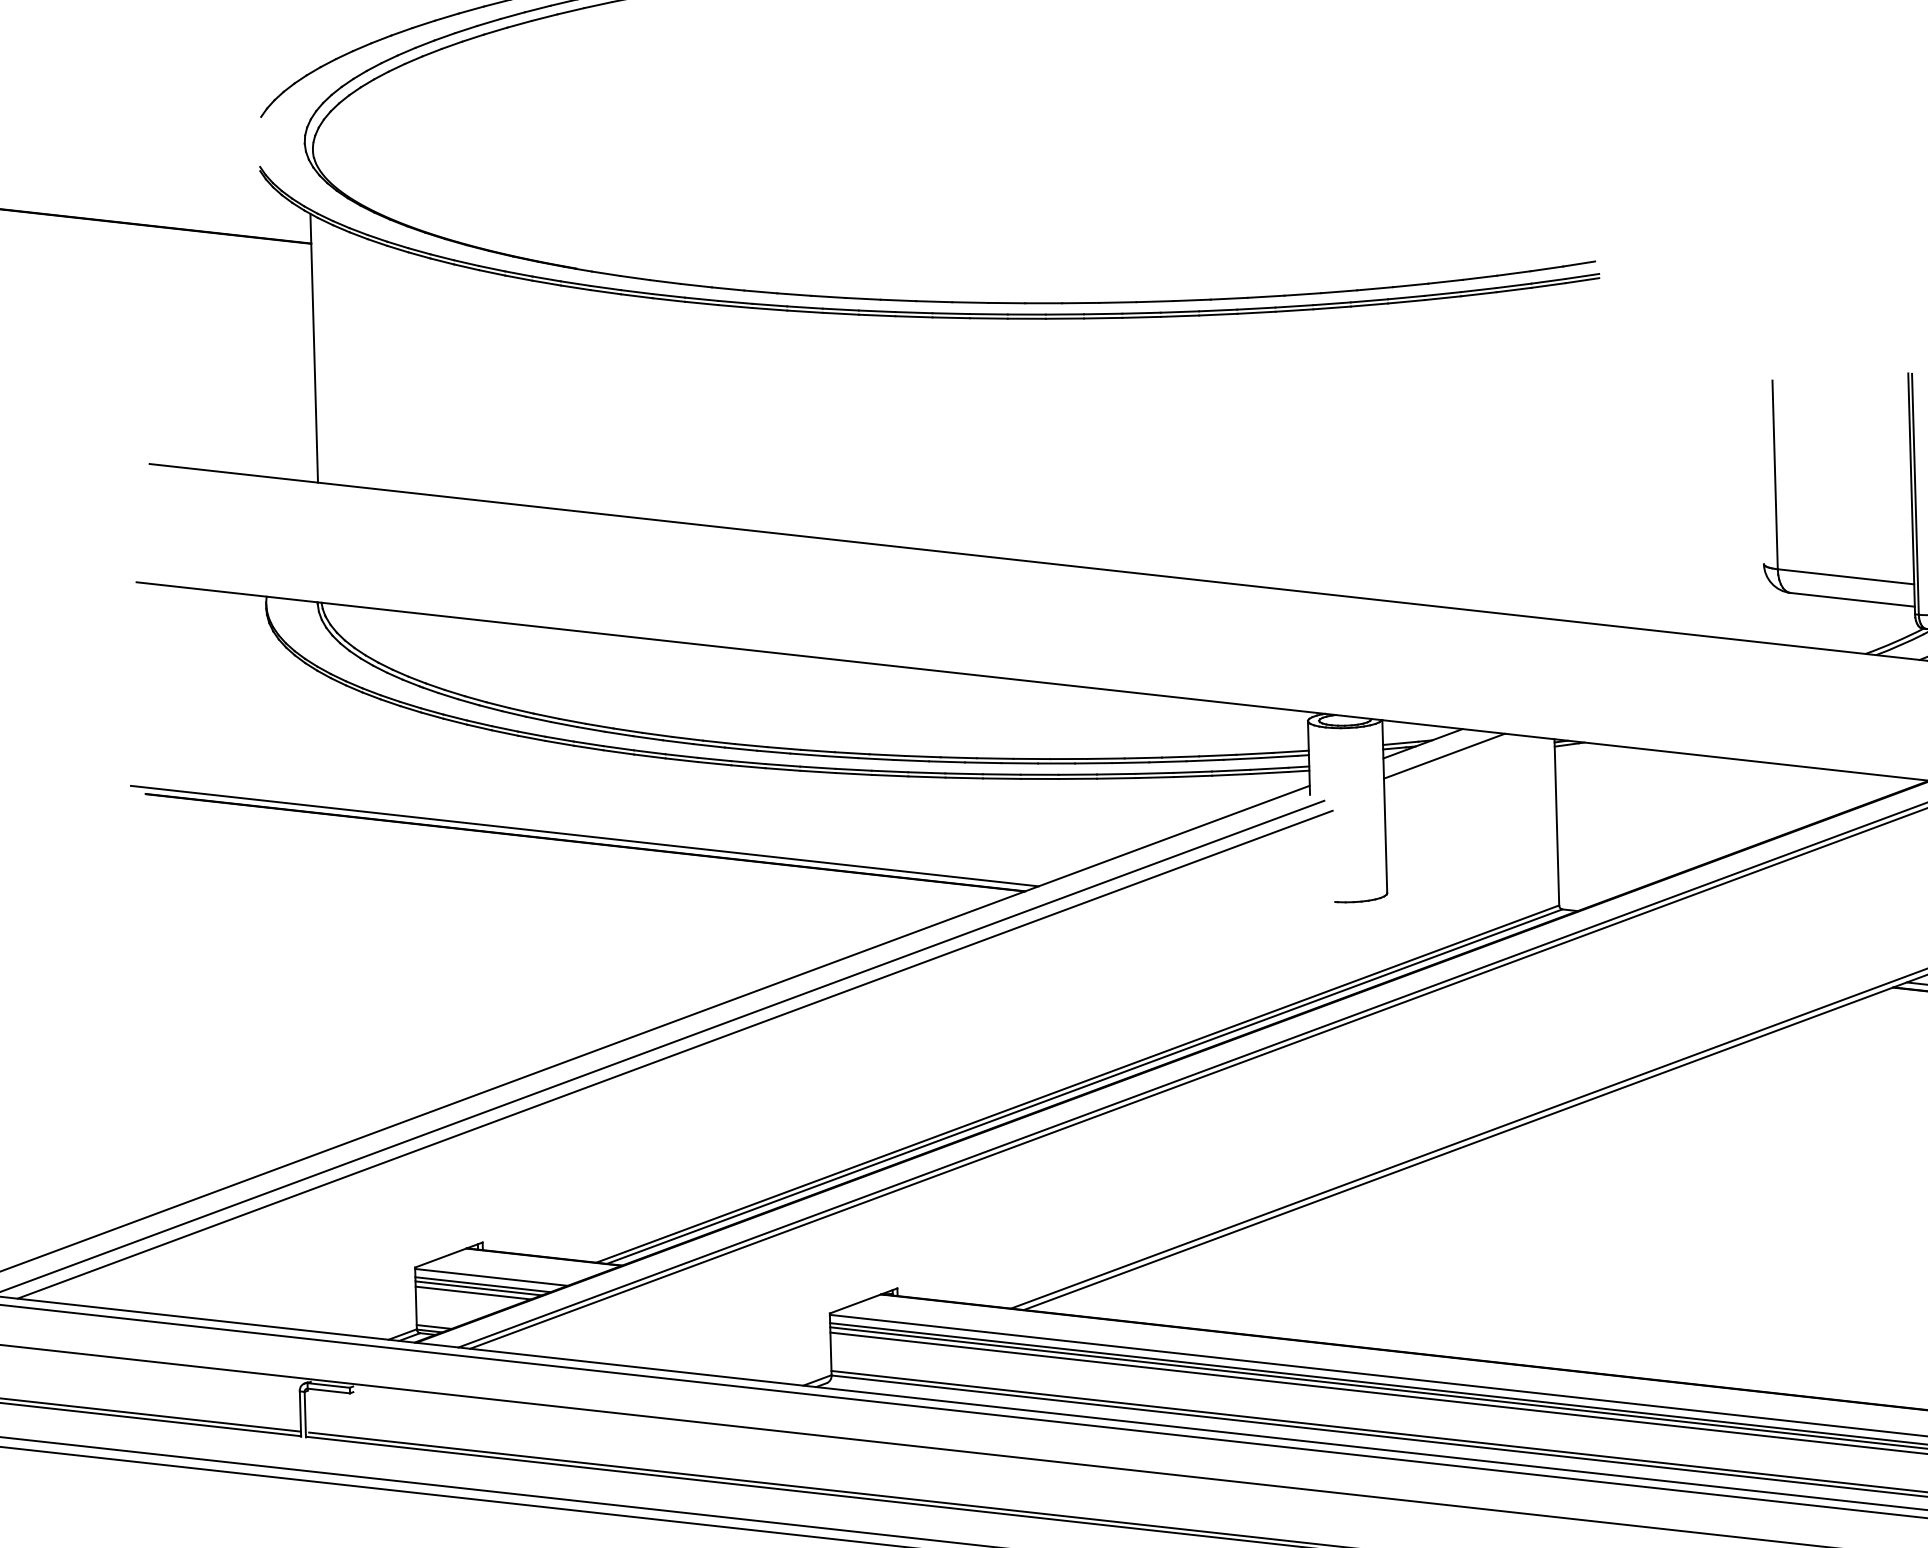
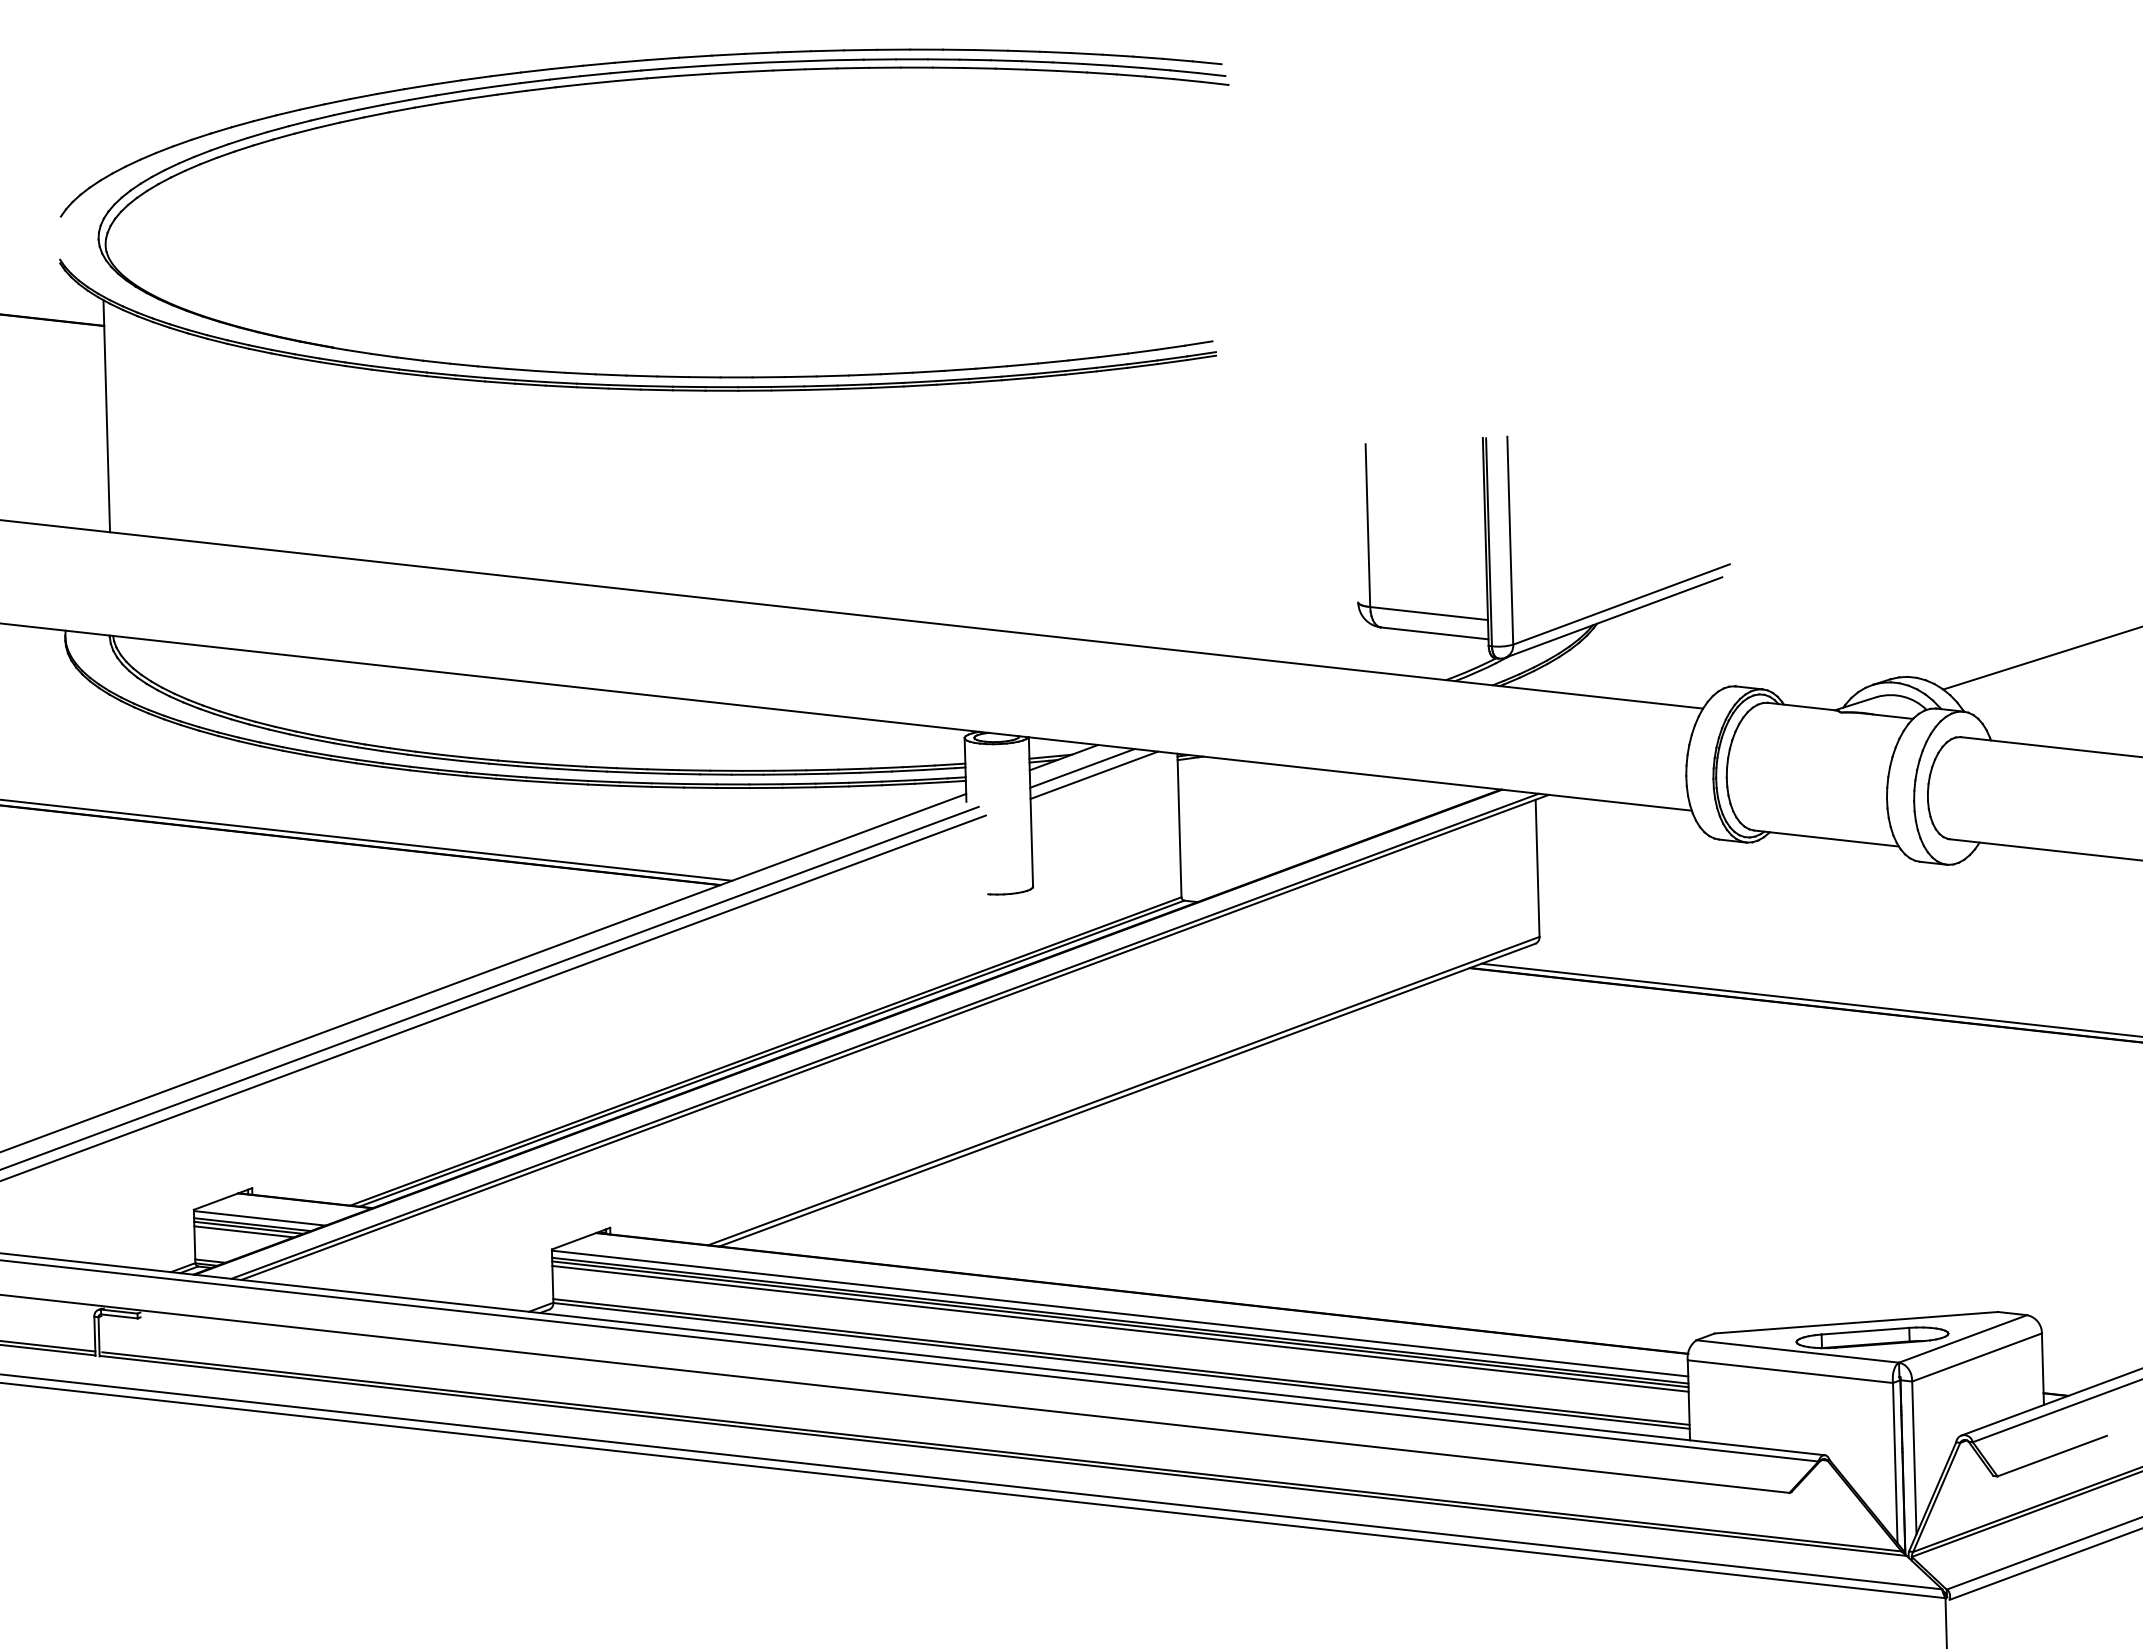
line: (1458, 763) -> (1094, 774), added

